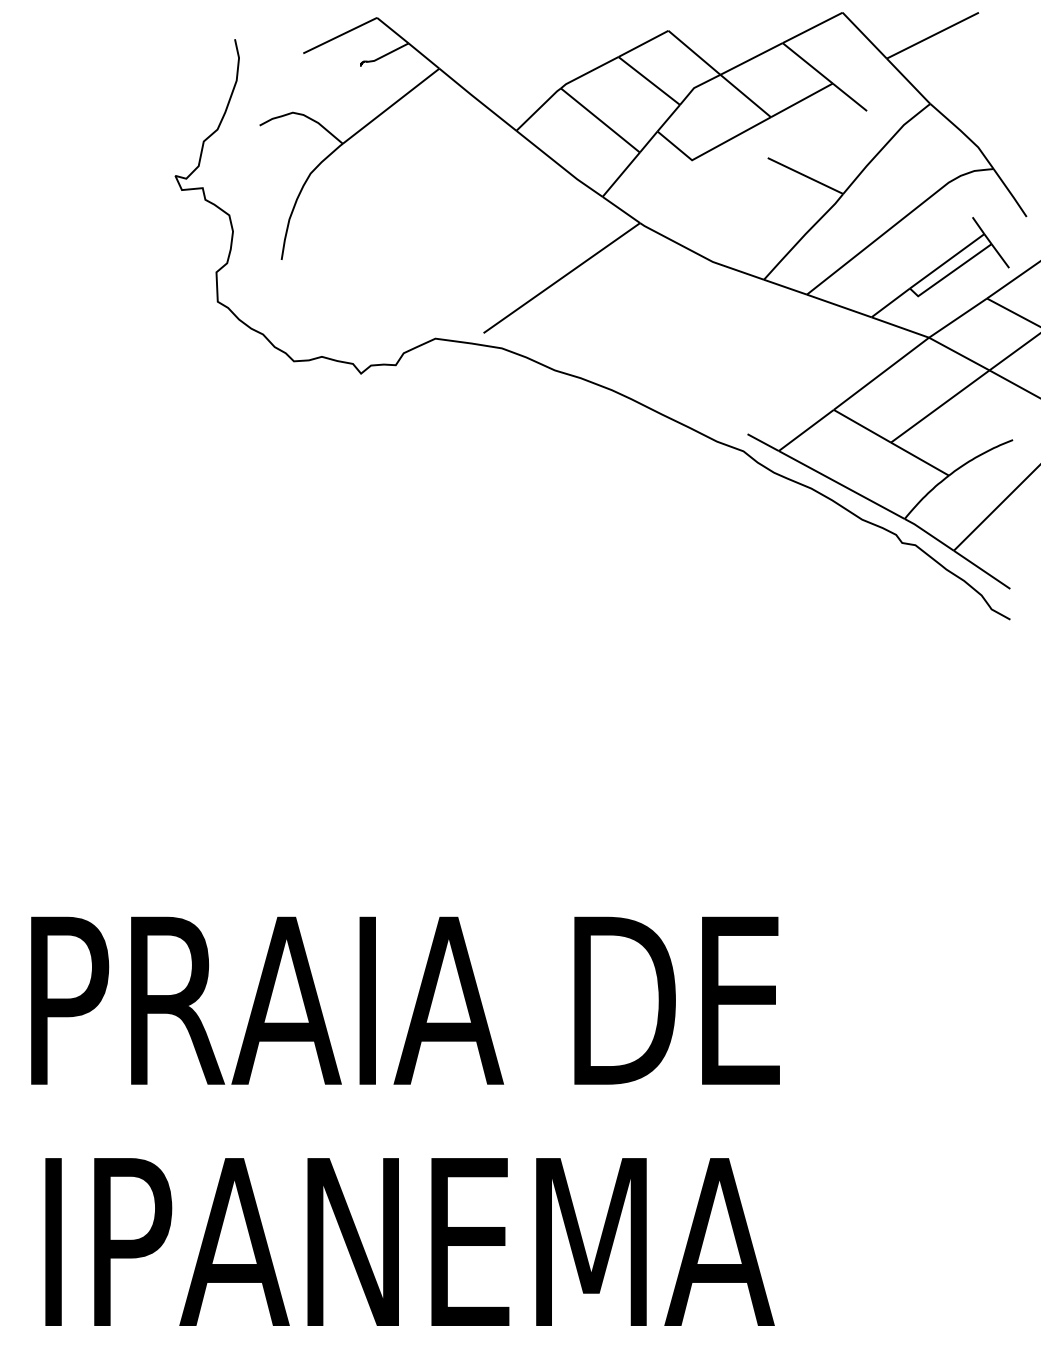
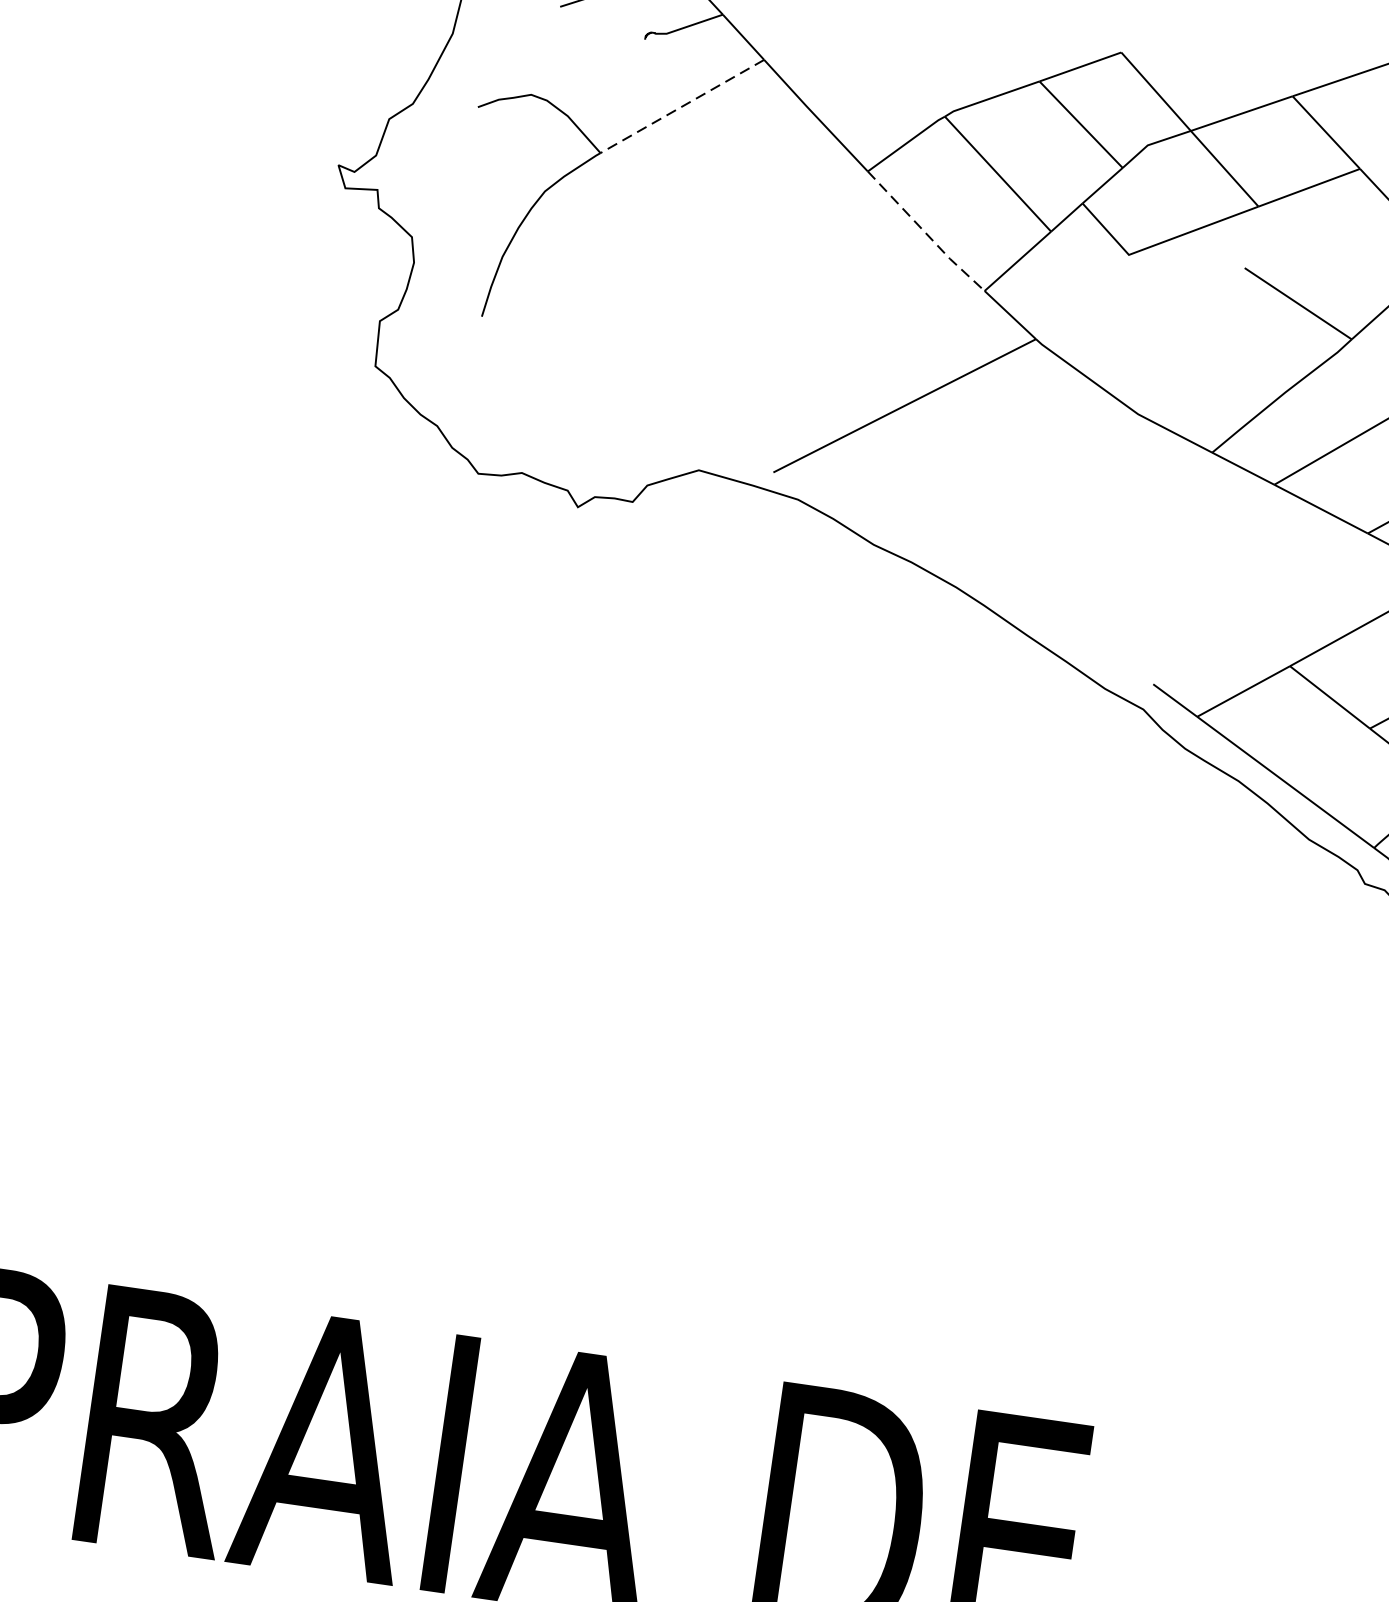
line: (390, 106) -> (681, 106), solid -> dashed
line: (559, 165) -> (925, 233), solid -> dashed

